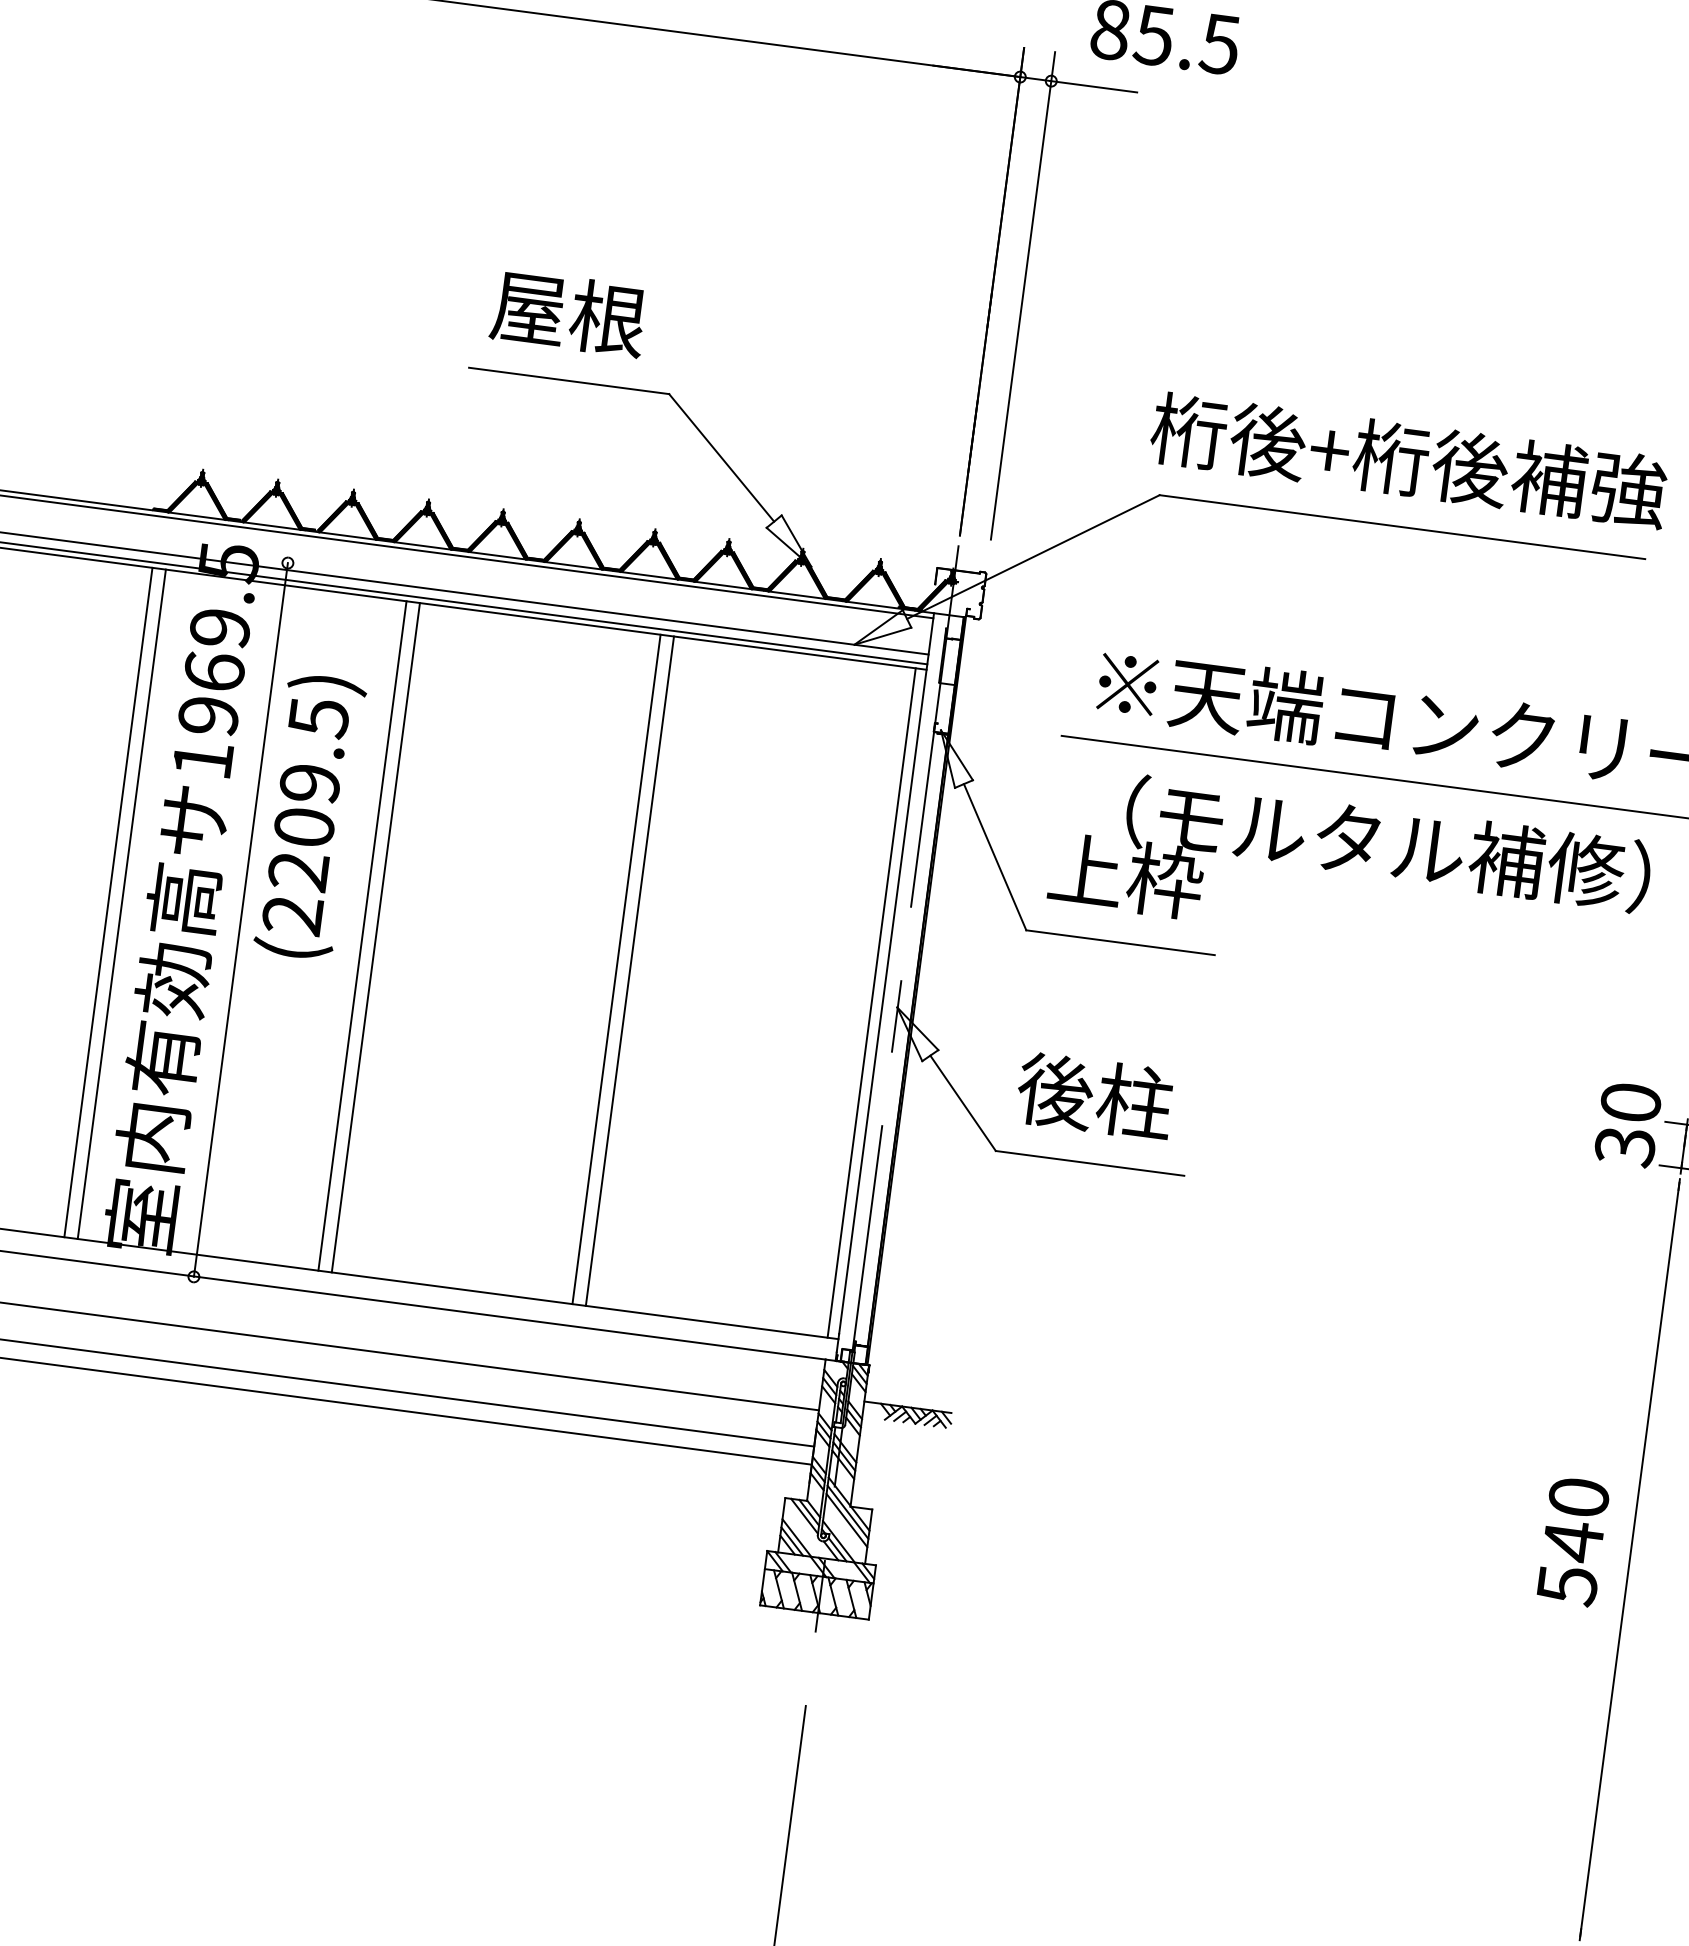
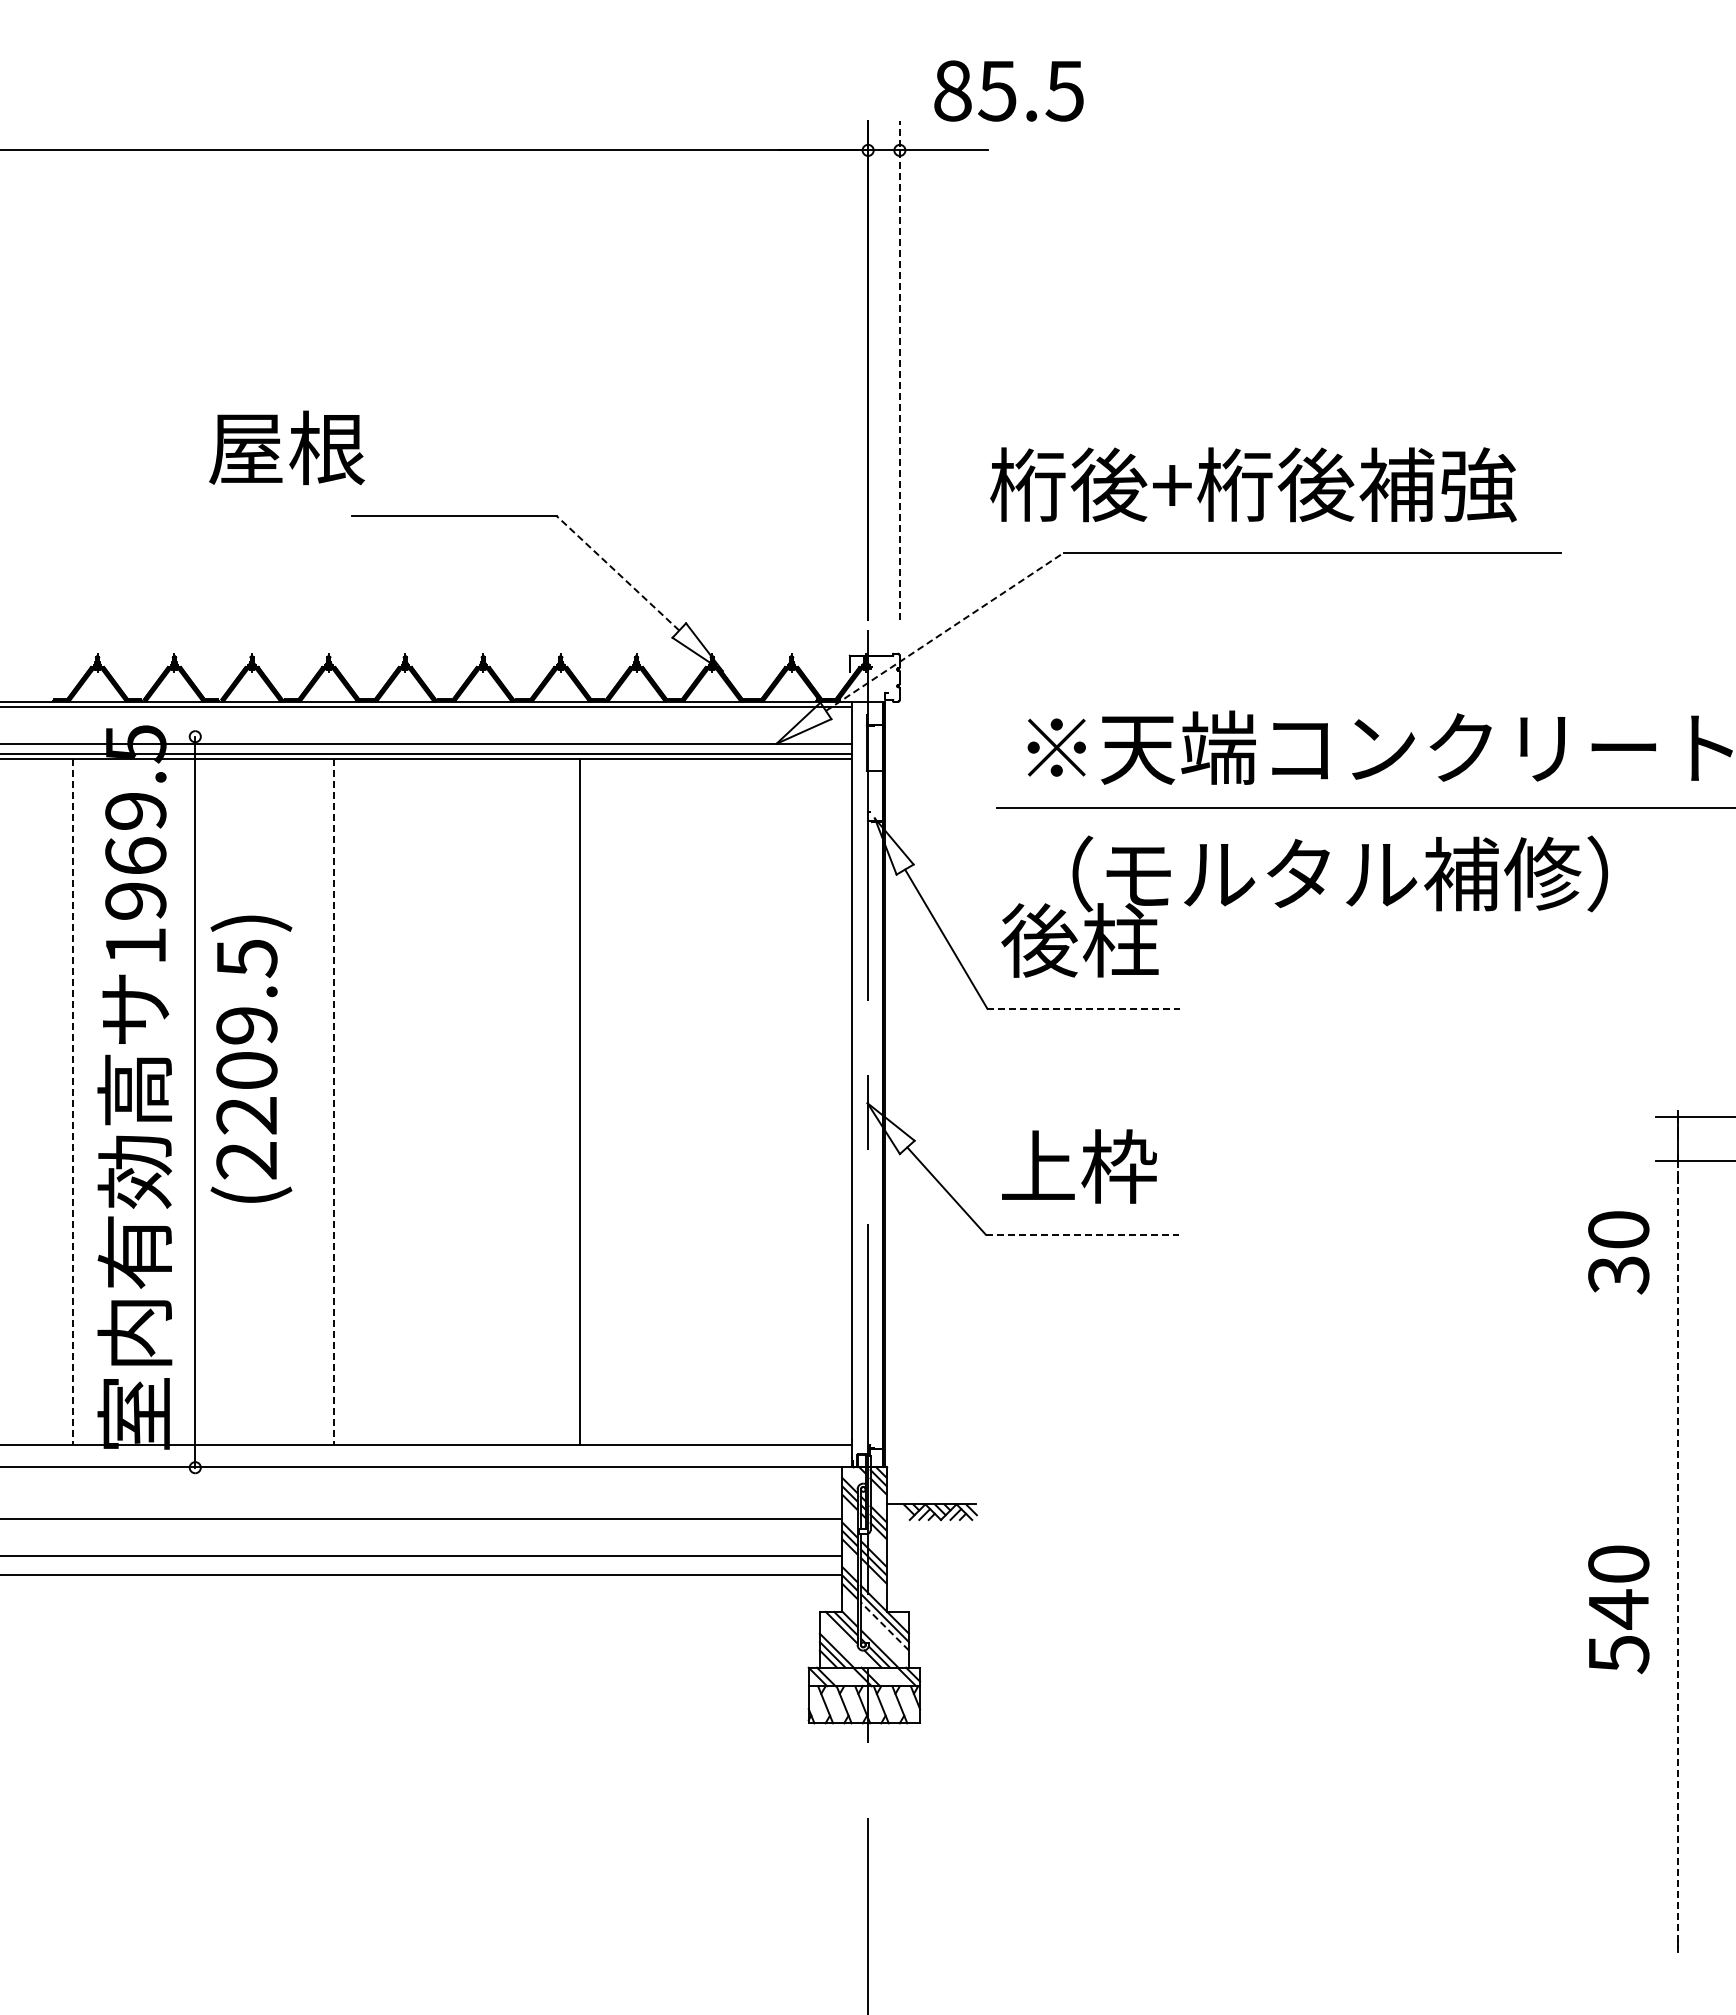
line: (1022, 296) -> (899, 370), solid -> dashed
text: (568, 312) -> (286, 447), moved
line: (722, 458) -> (618, 573), solid -> dashed
text: (1409, 460) -> (1253, 484), moved
line: (1033, 556) -> (944, 631), solid -> dashed
text: (310, 816) -> (251, 1058), moved
text: (1125, 875) -> (1079, 940), 上枠 -> 後柱
line: (108, 901) -> (59, 1101), removed
line: (121, 904) -> (73, 1102), solid -> dashed
line: (362, 935) -> (319, 1101), removed
line: (375, 938) -> (333, 1102), solid -> dashed
line: (1121, 942) -> (1084, 1008), solid -> dashed
line: (629, 970) -> (593, 1101), removed
line: (872, 1002) -> (841, 1101), removed
text: (1095, 1096) -> (1078, 1166), 後柱 -> 上枠
text: (1627, 1124) -> (1618, 1252), moved
line: (1090, 1163) -> (1082, 1234), solid -> dashed
line: (846, 1520) -> (884, 1626), solid -> dashed
text: (1572, 1541) -> (1618, 1609), moved
line: (1630, 1560) -> (1678, 1562), solid -> dashed

